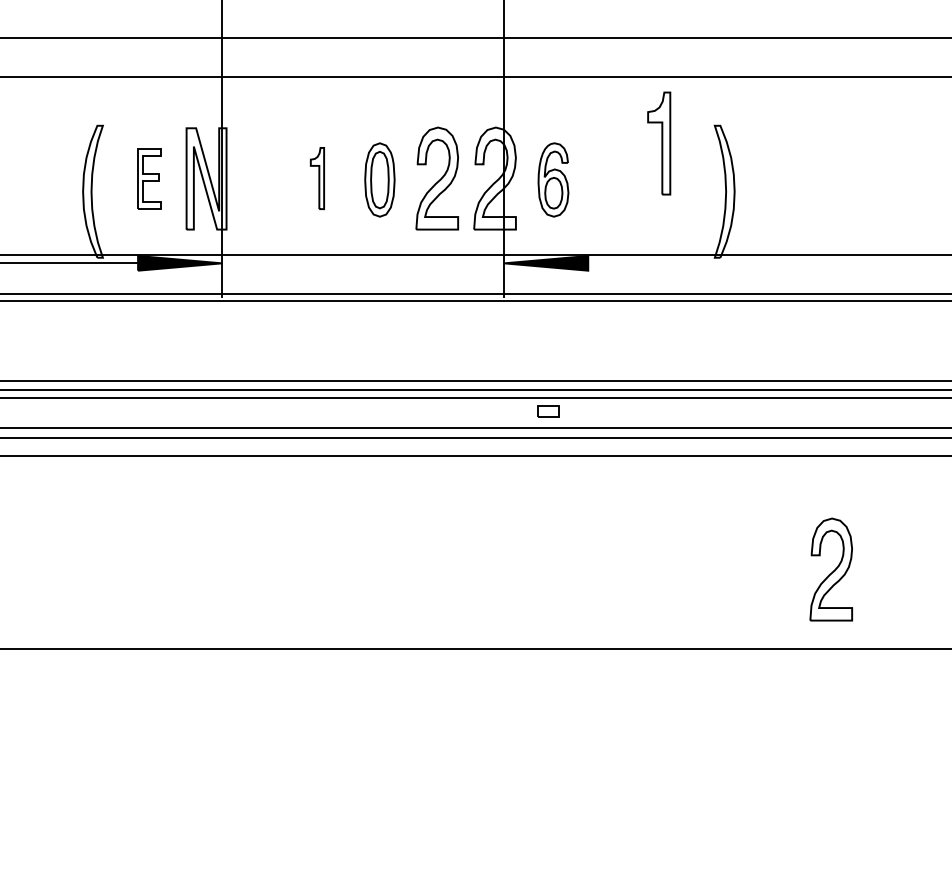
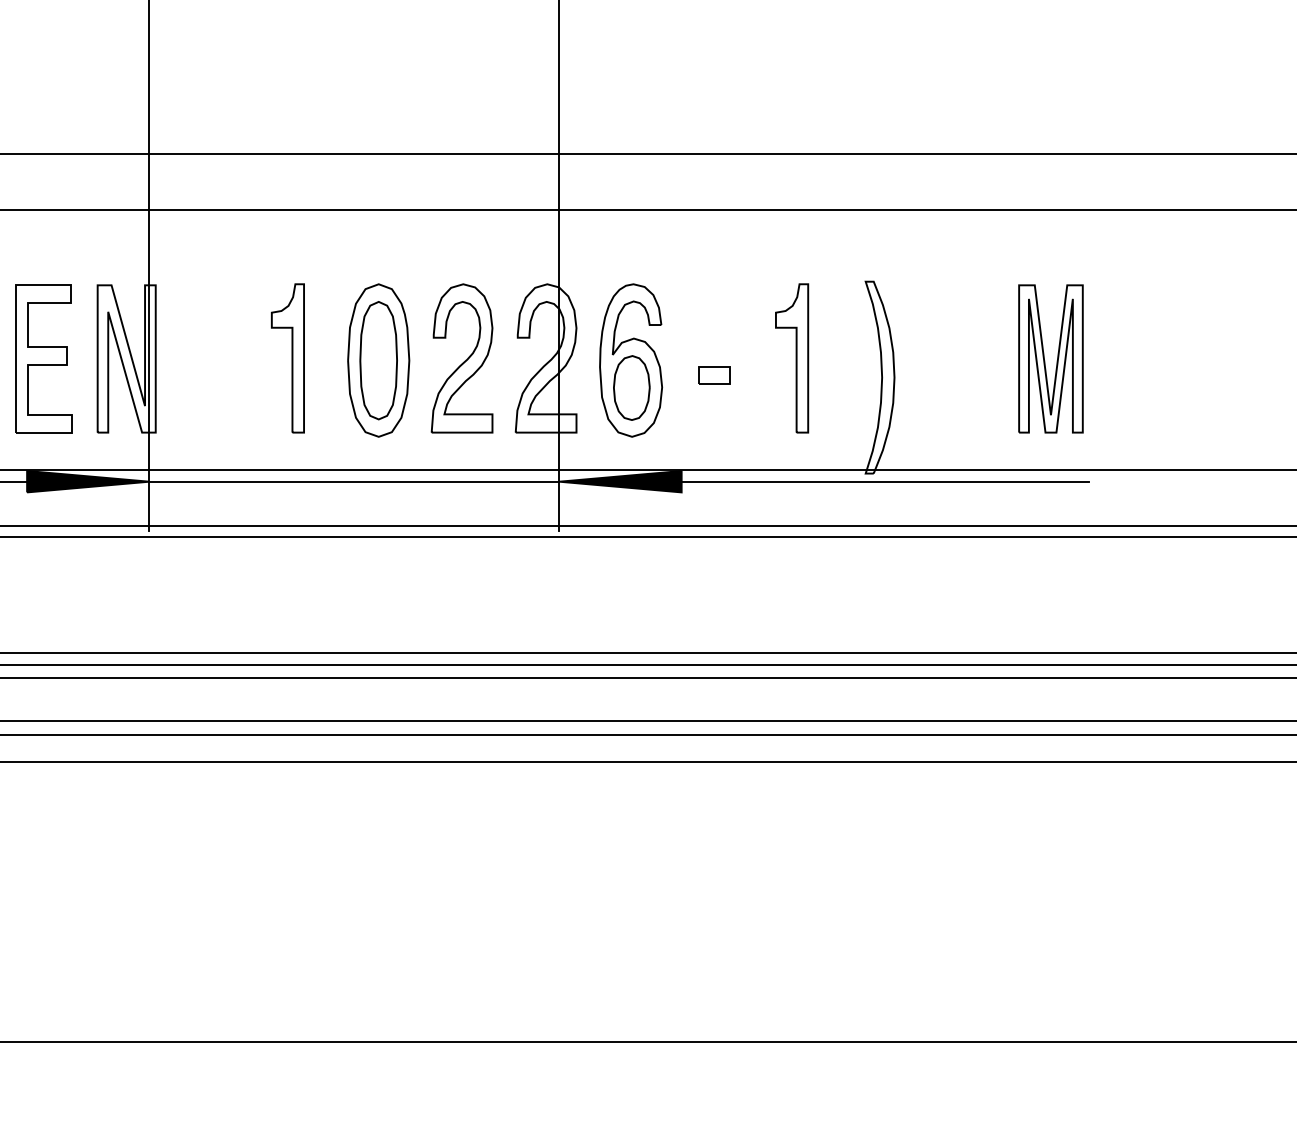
part: (659, 143) -> (792, 358), moved
part: (149, 178) -> (43, 358), size x1.67
part: (317, 178) -> (287, 358), size x1.67
part: (842, 178) -> (1051, 358), added
part: (379, 179) -> (378, 359), size x1.43
part: (553, 179) -> (631, 359), size x1.43
line: (363, 263) -> (354, 481), added
line: (728, 263) -> (885, 481), added
part: (548, 411) -> (715, 375), moved
part: (830, 569) -> (1033, 926), removed

